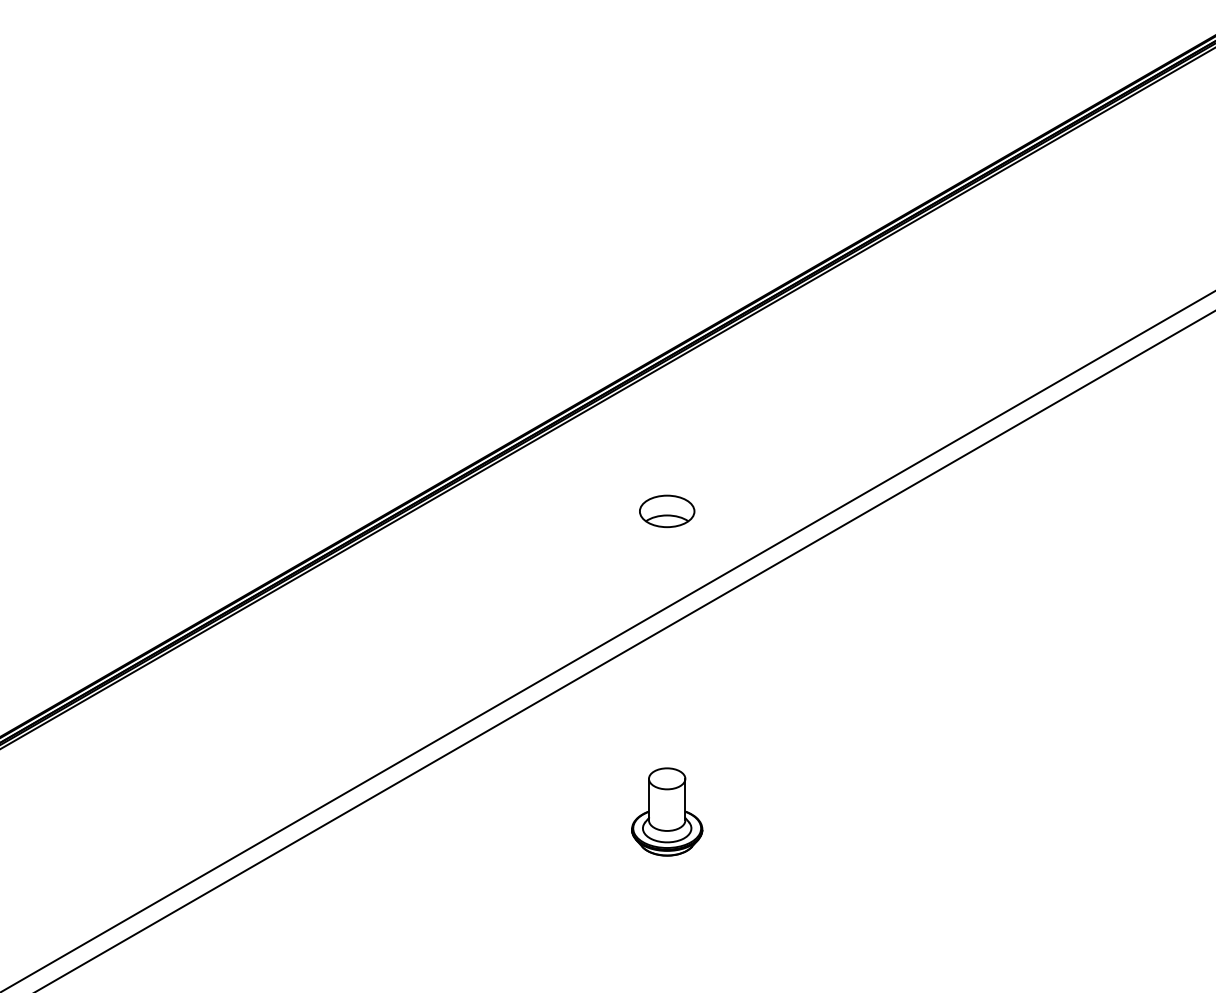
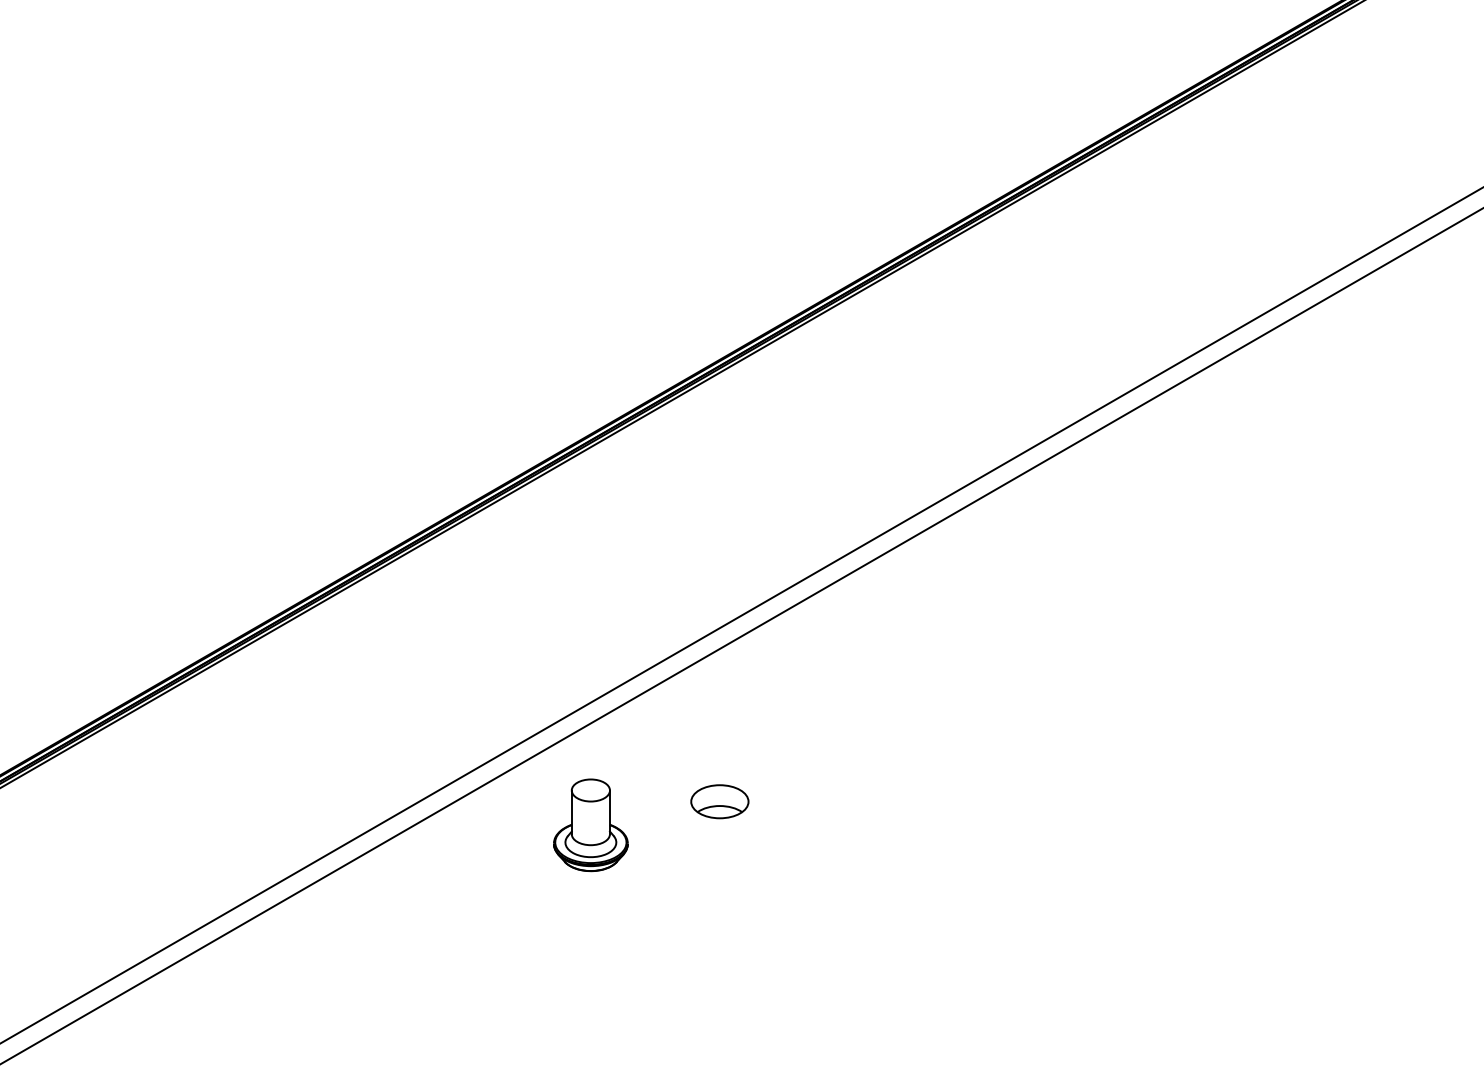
part: (666, 511) -> (719, 801), moved
part: (666, 812) -> (590, 825), moved

